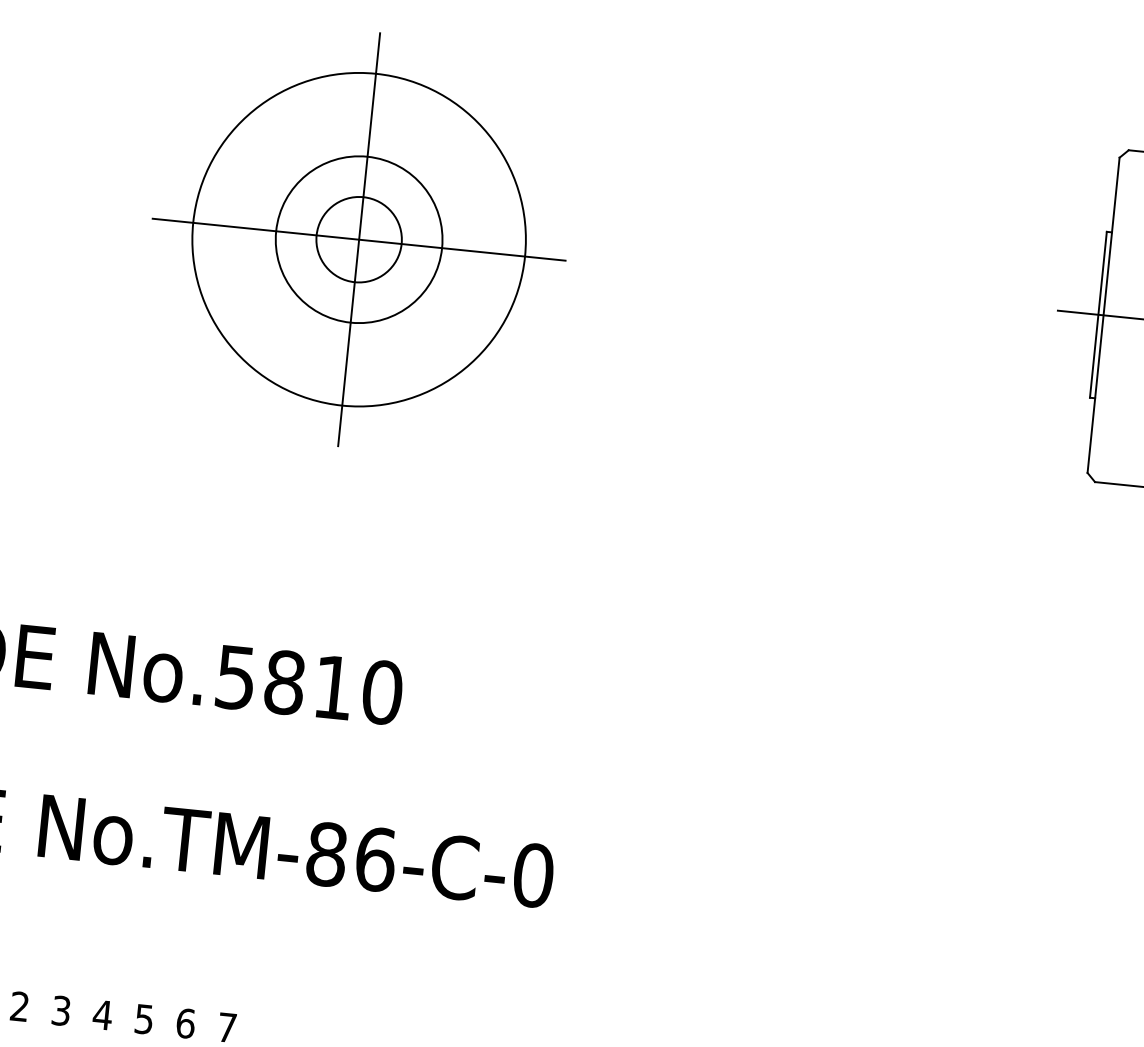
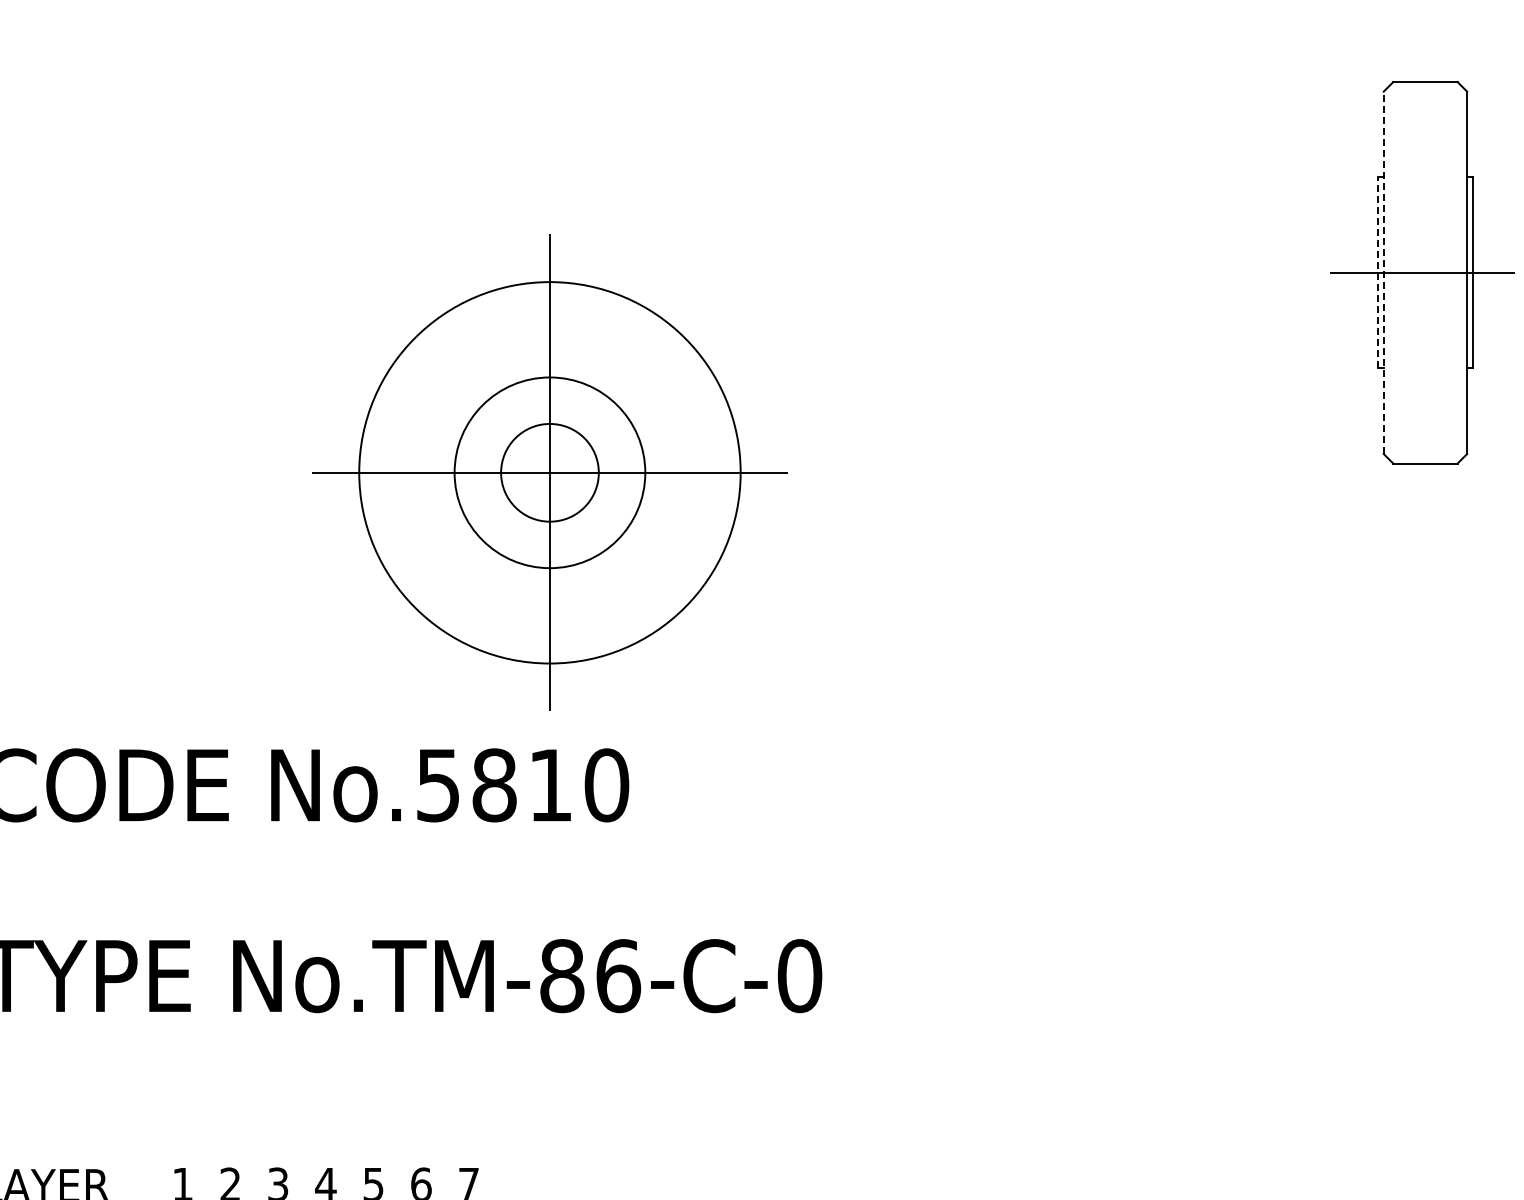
part: (358, 239) -> (549, 472), moved
line: (1098, 314) -> (1377, 272), solid -> dashed
line: (1103, 315) -> (1383, 272), solid -> dashed

